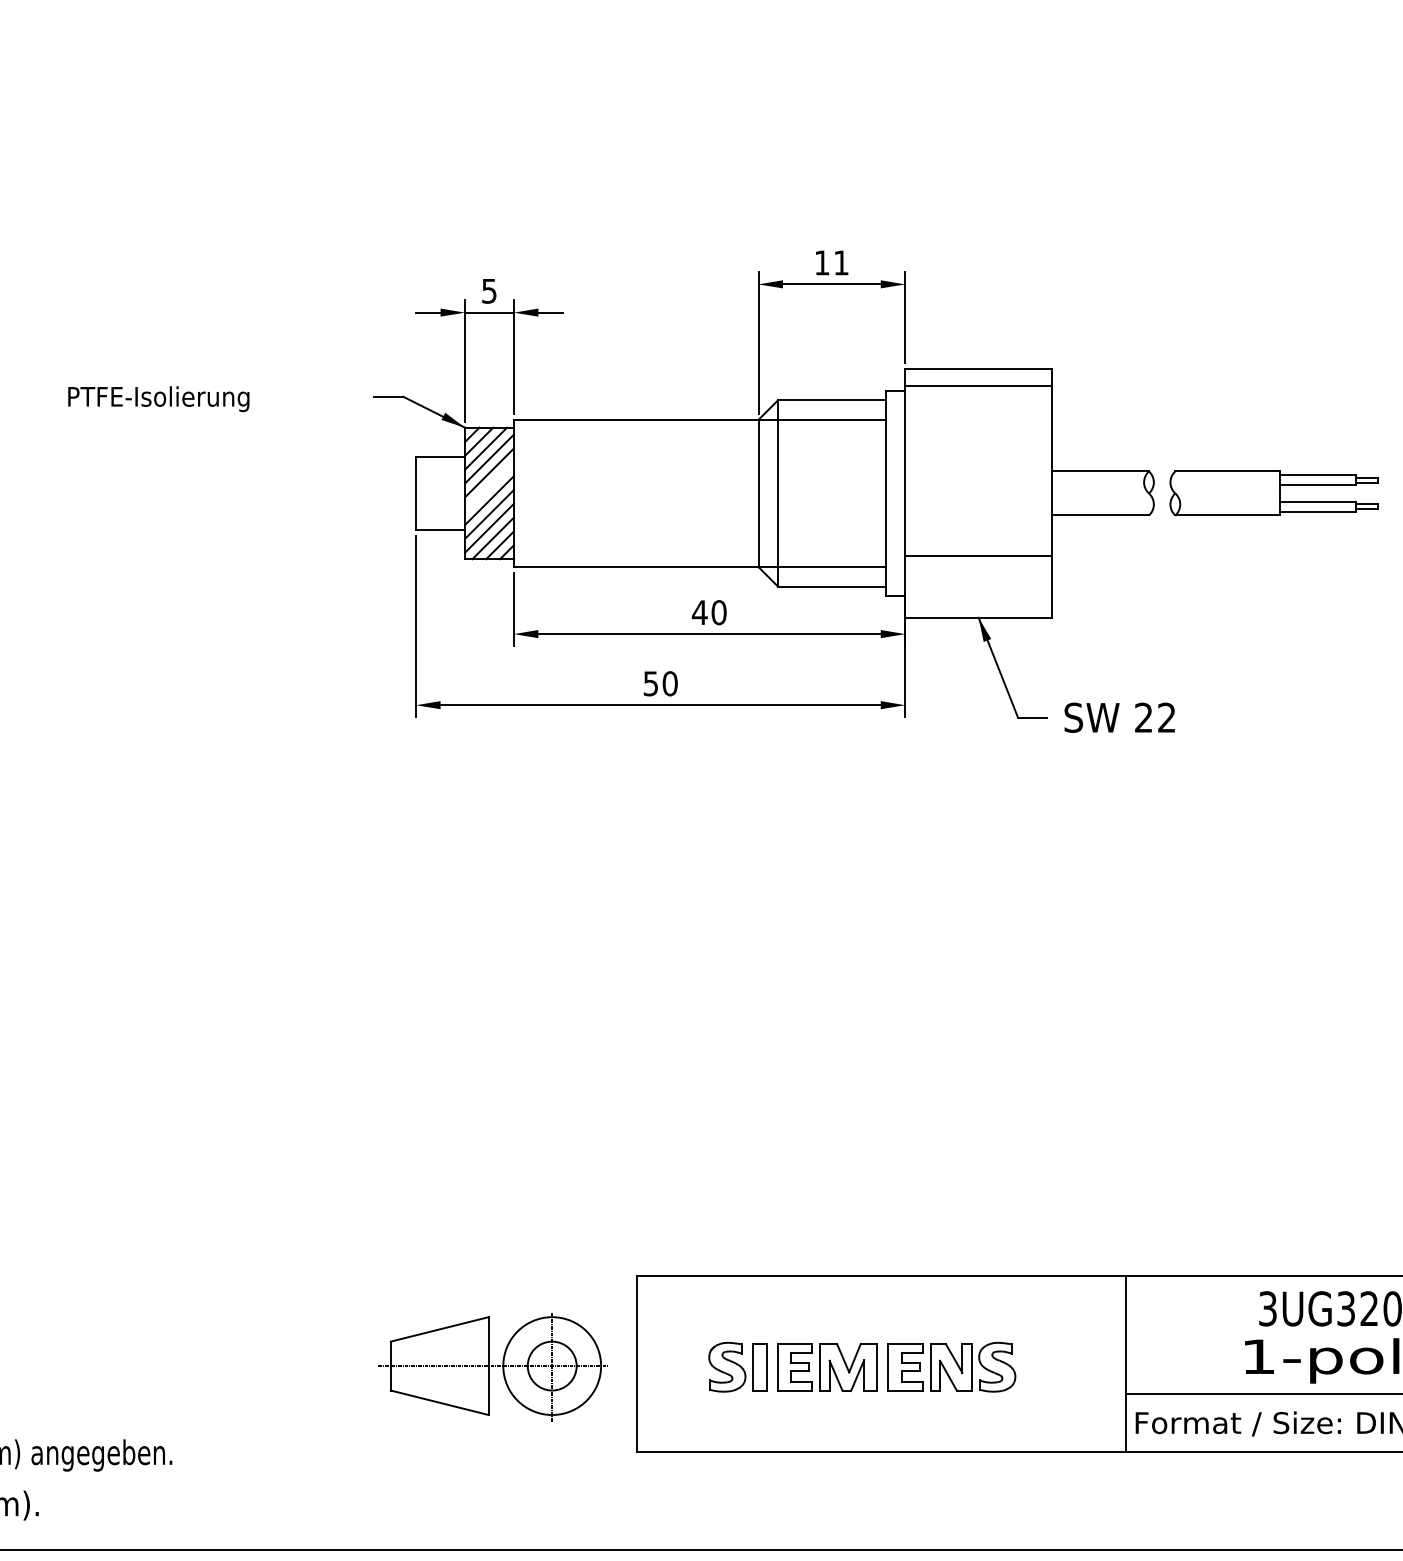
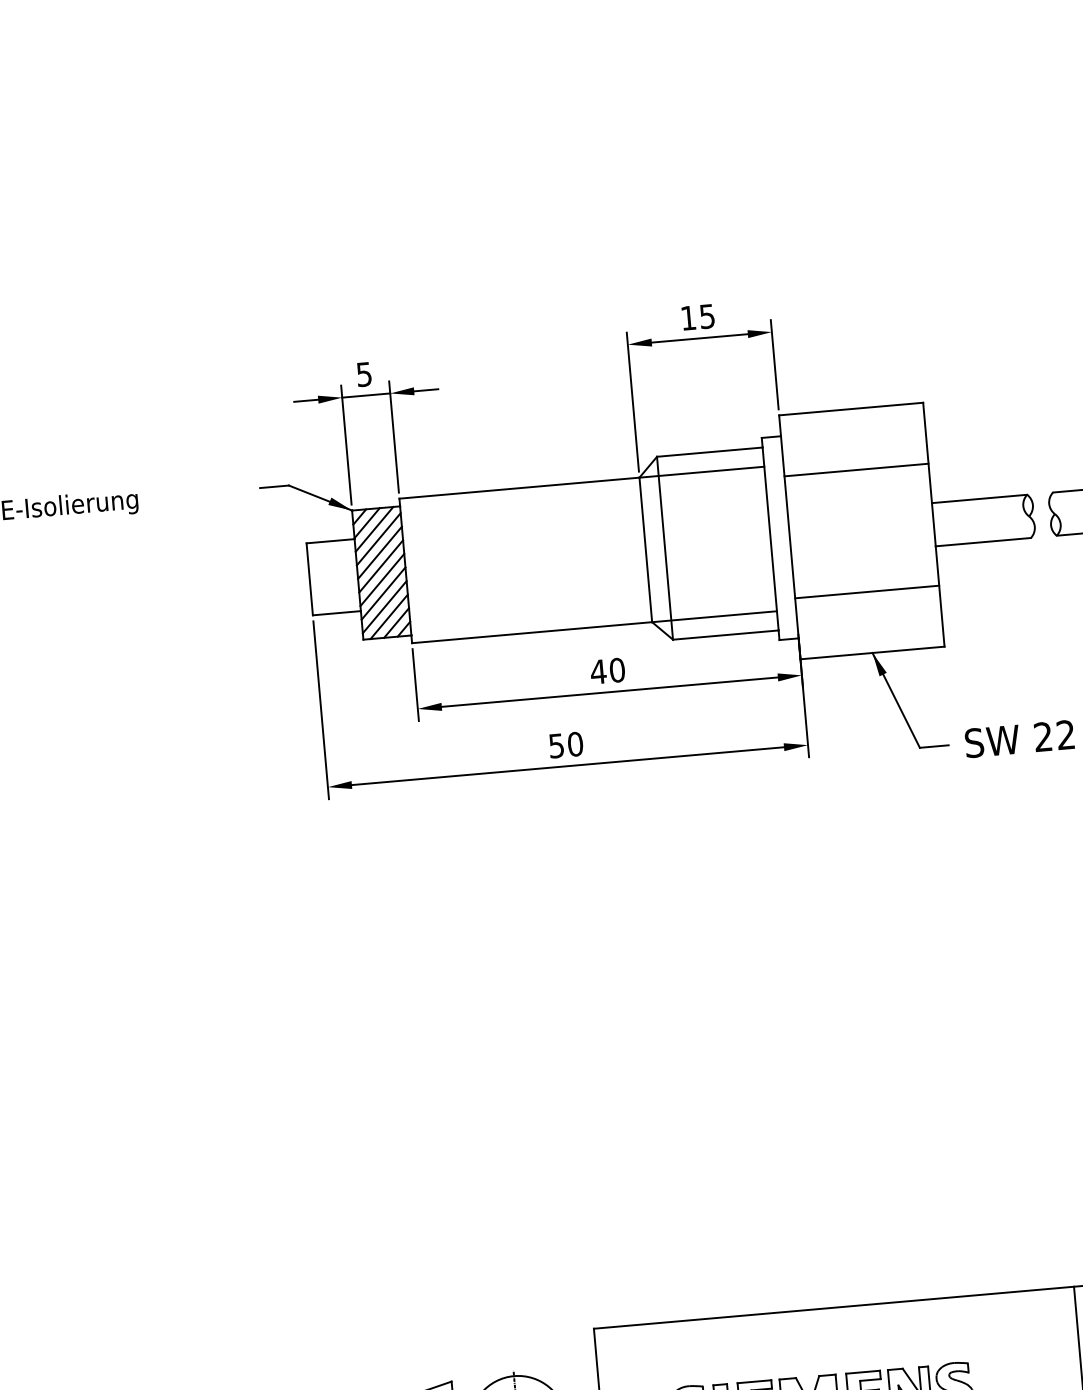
text: (841, 262) -> (707, 316), 11 -> 15
line: (978, 386) -> (856, 470), moved
line: (489, 486) -> (381, 566), added

